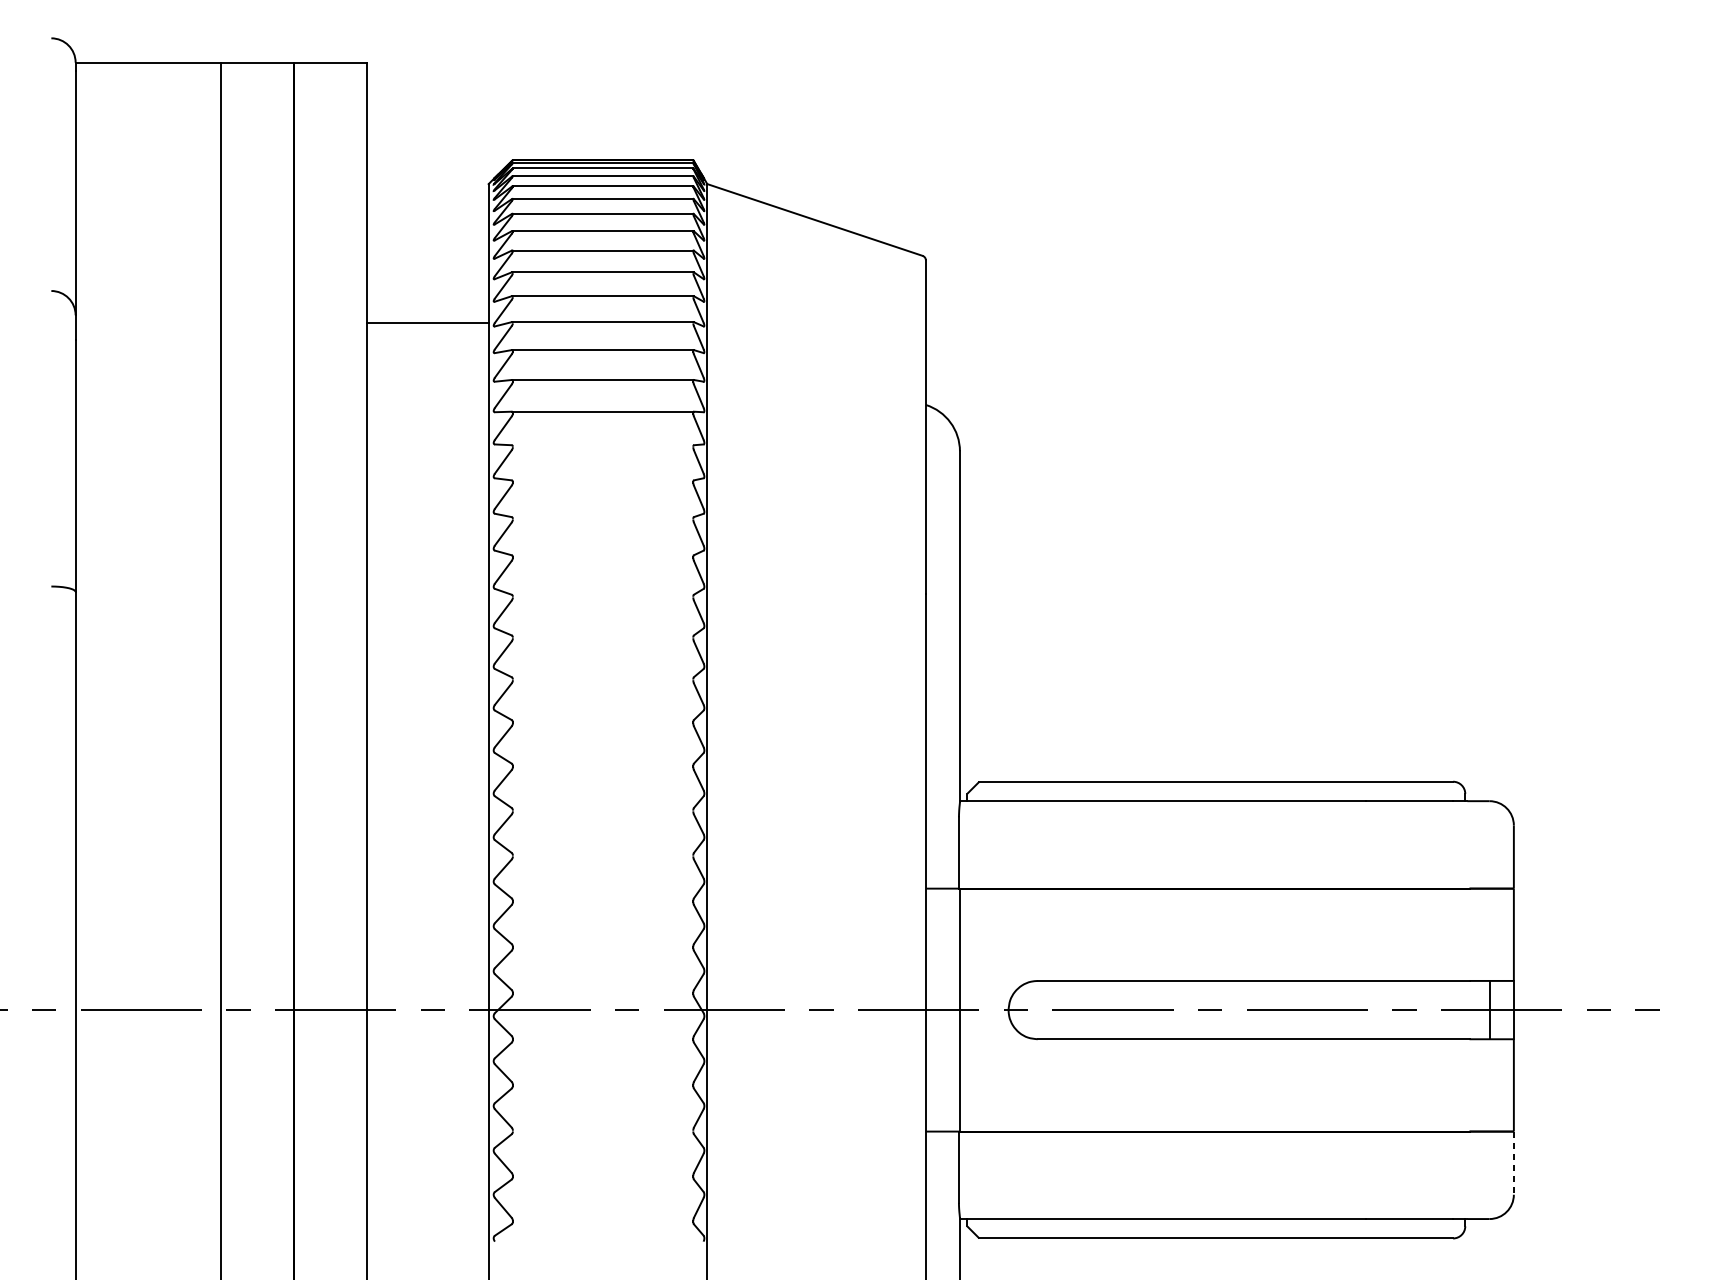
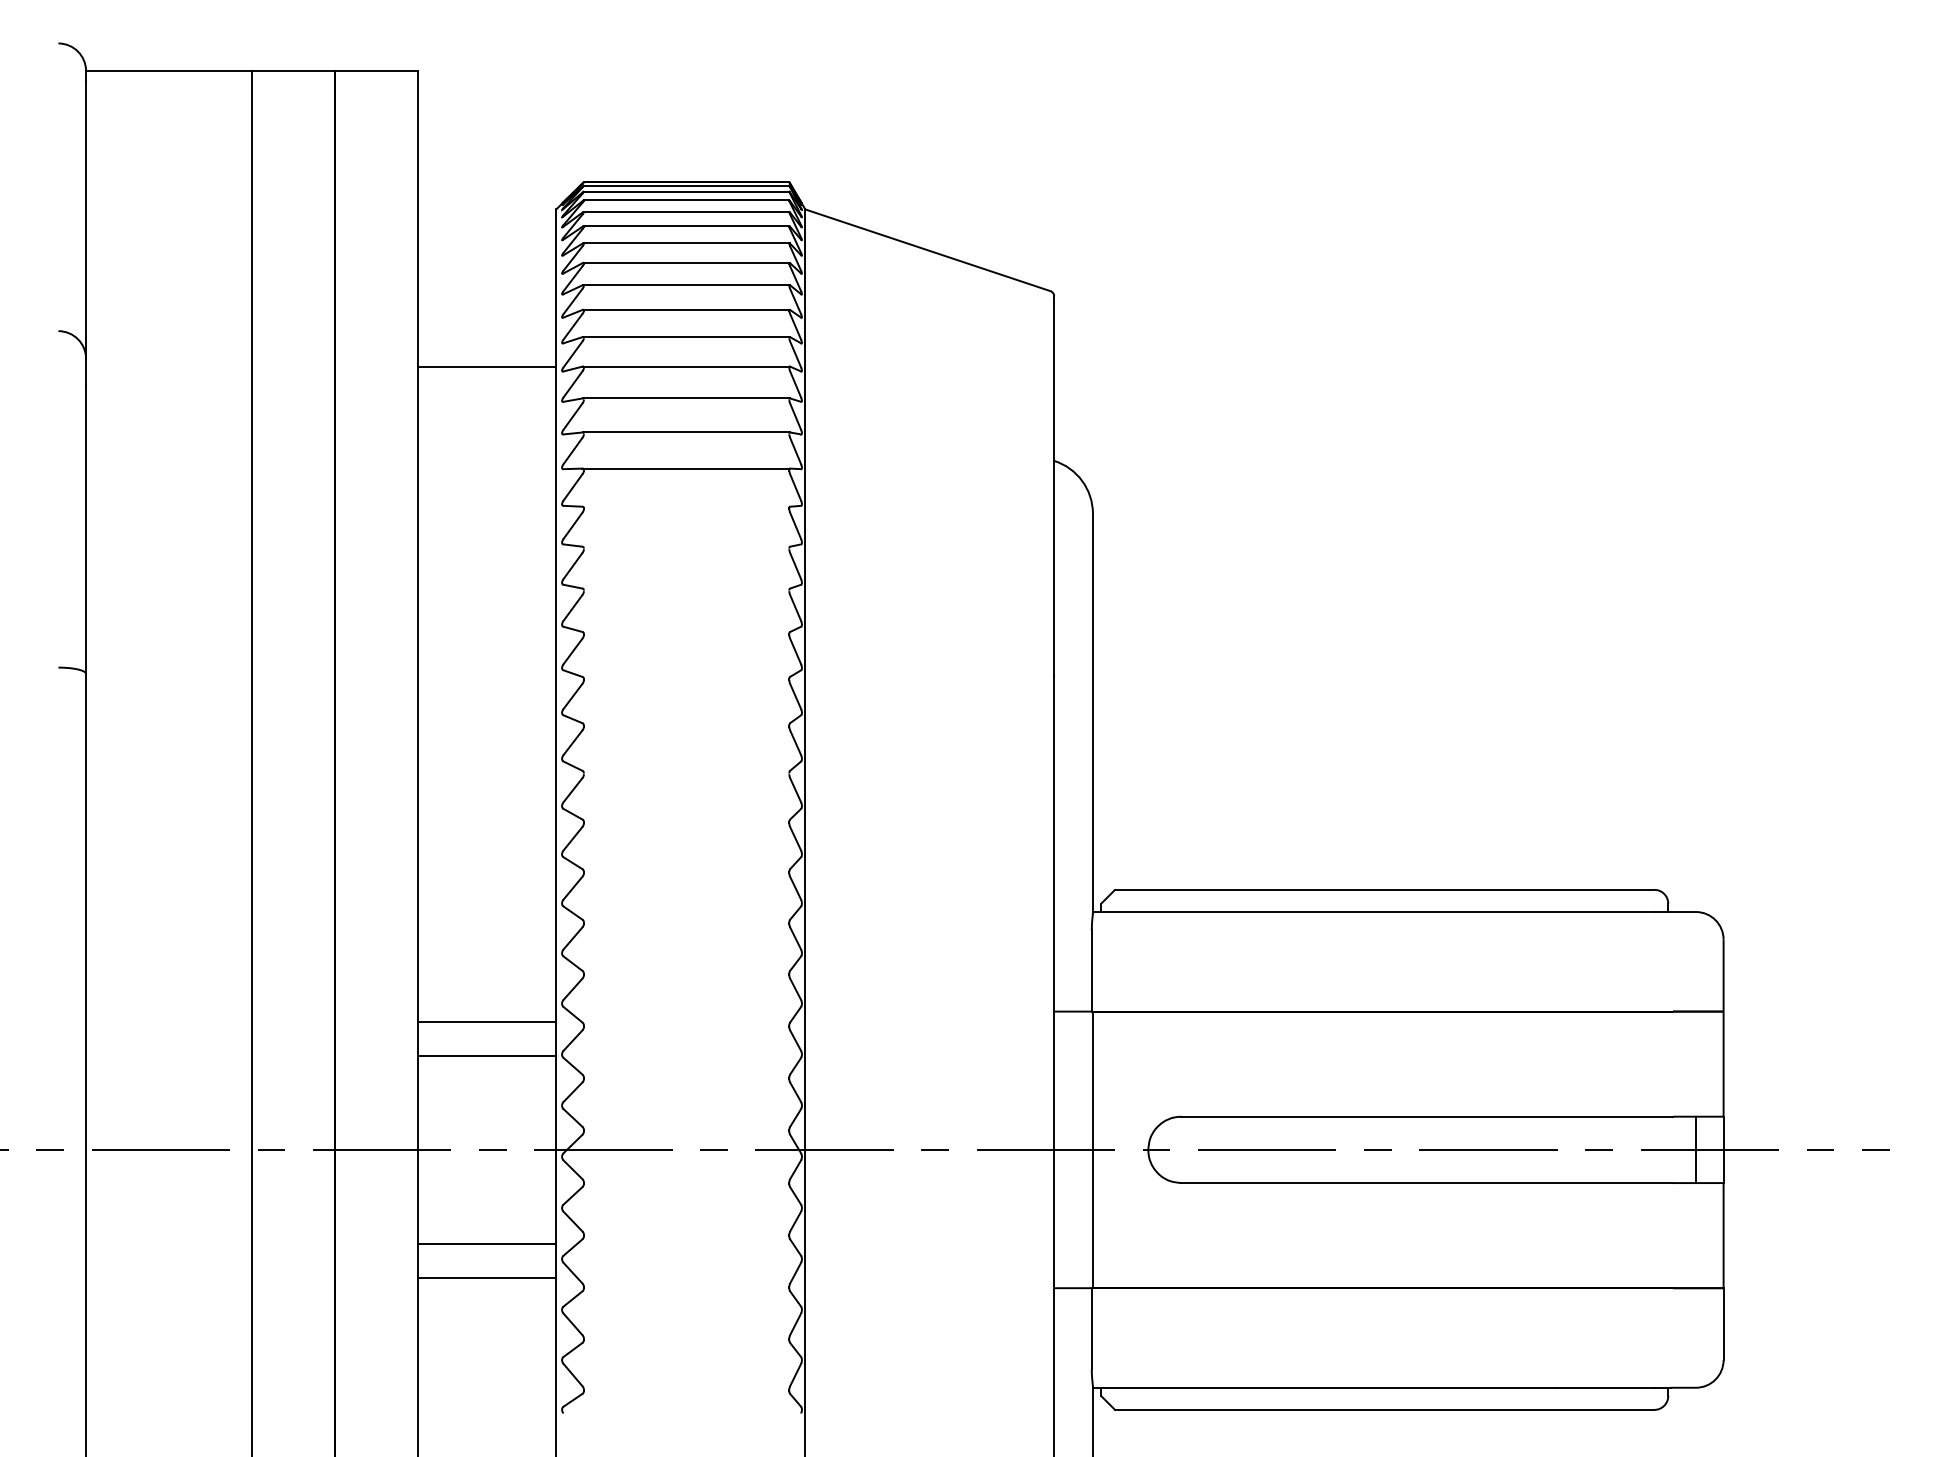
line: (428, 897) -> (487, 1021), added
line: (428, 927) -> (487, 1055), added
line: (428, 1092) -> (487, 1243), added
line: (428, 1123) -> (487, 1278), added
line: (1513, 1163) -> (1723, 1324), dashed -> solid

